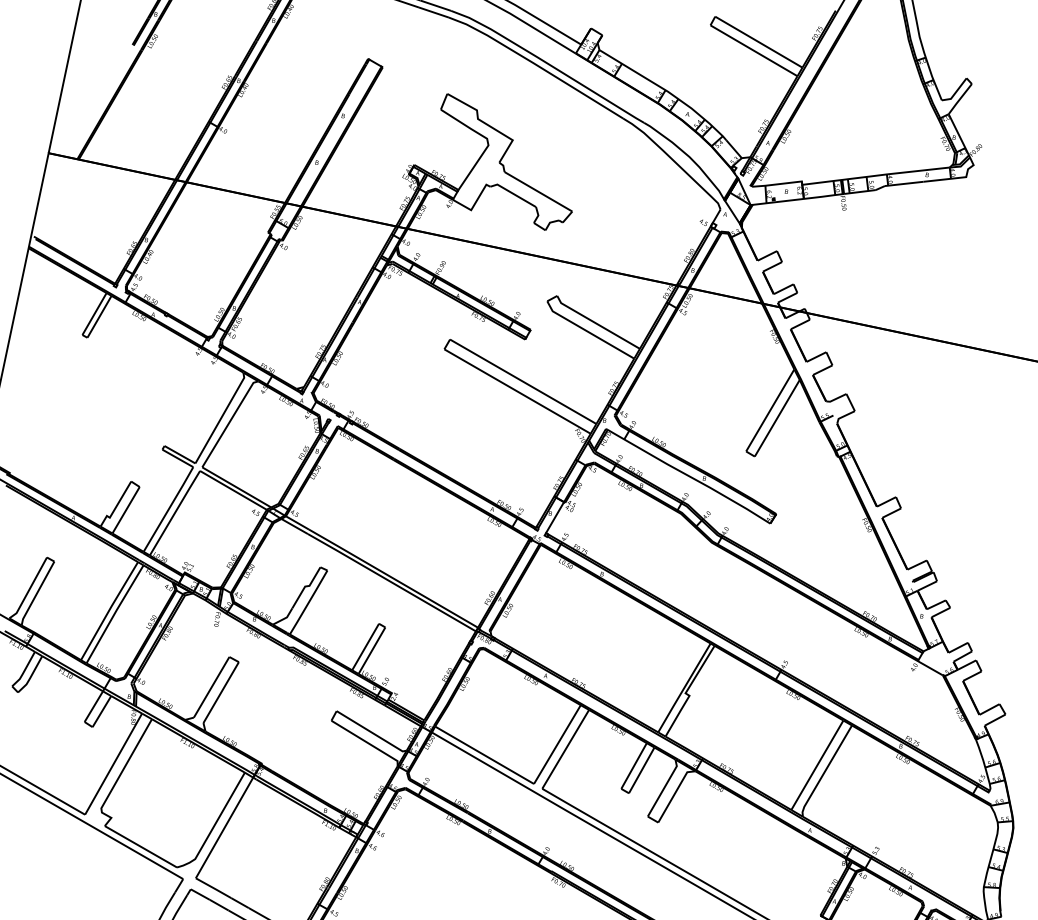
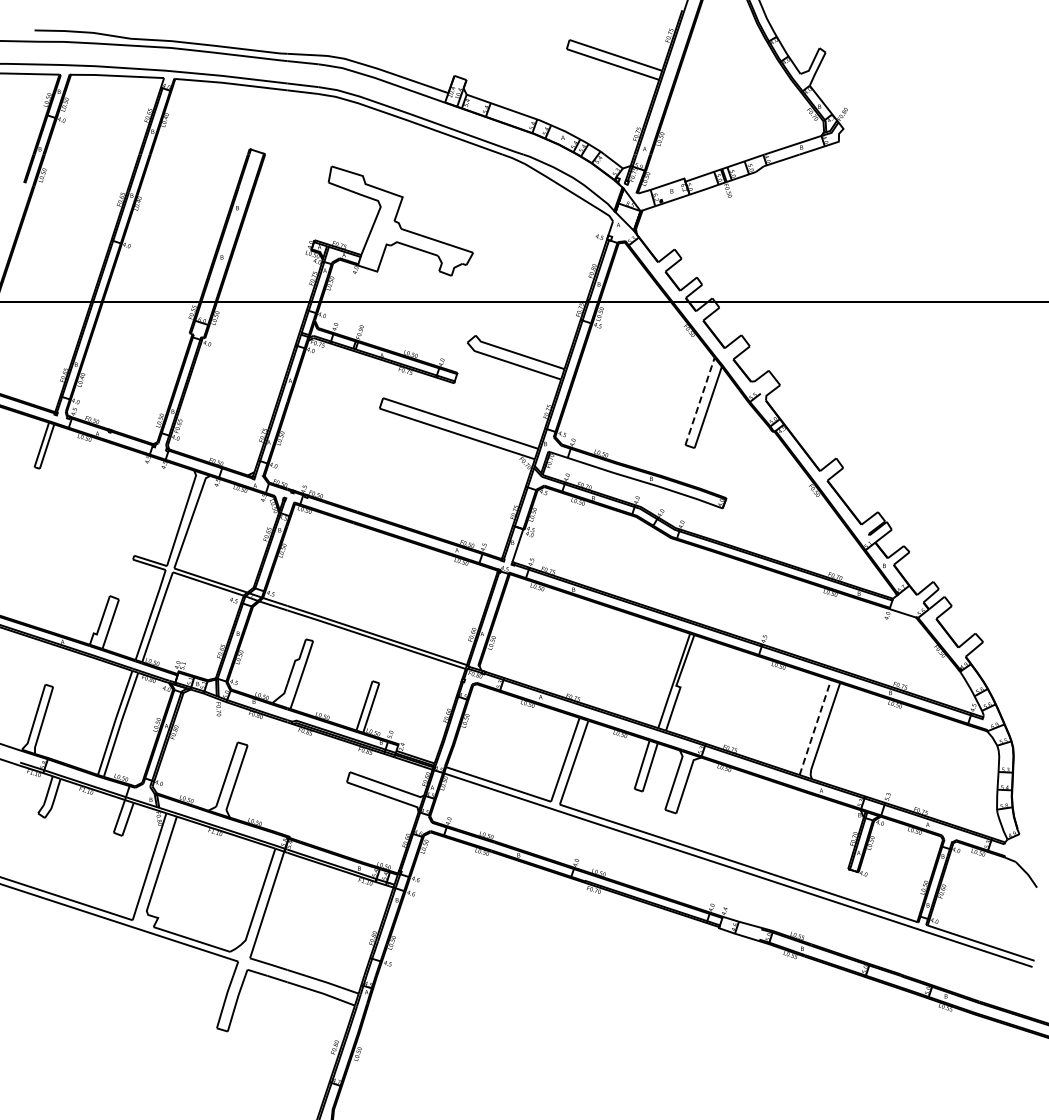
line: (770, 410) -> (700, 401), solid -> dashed
line: (817, 765) -> (815, 727), solid -> dashed

